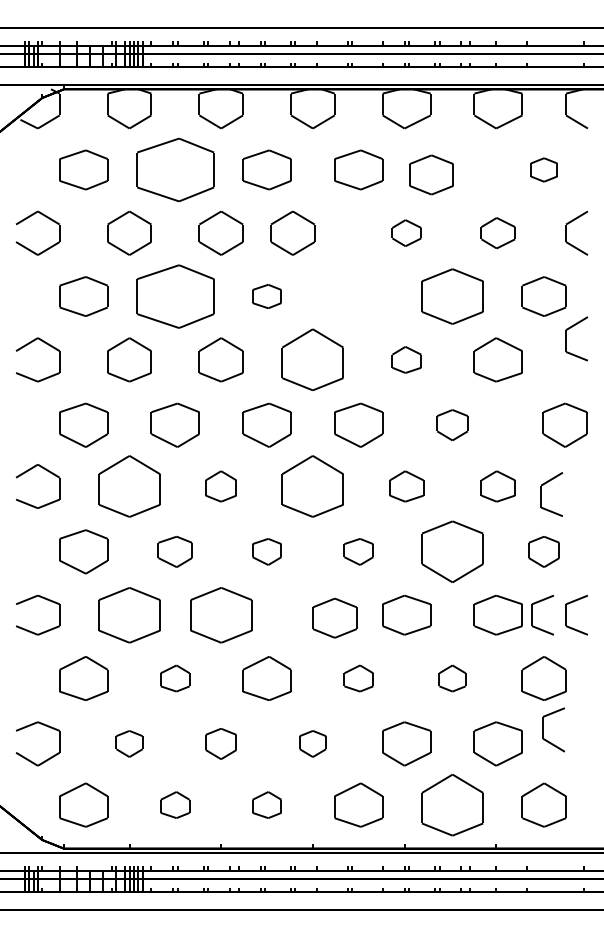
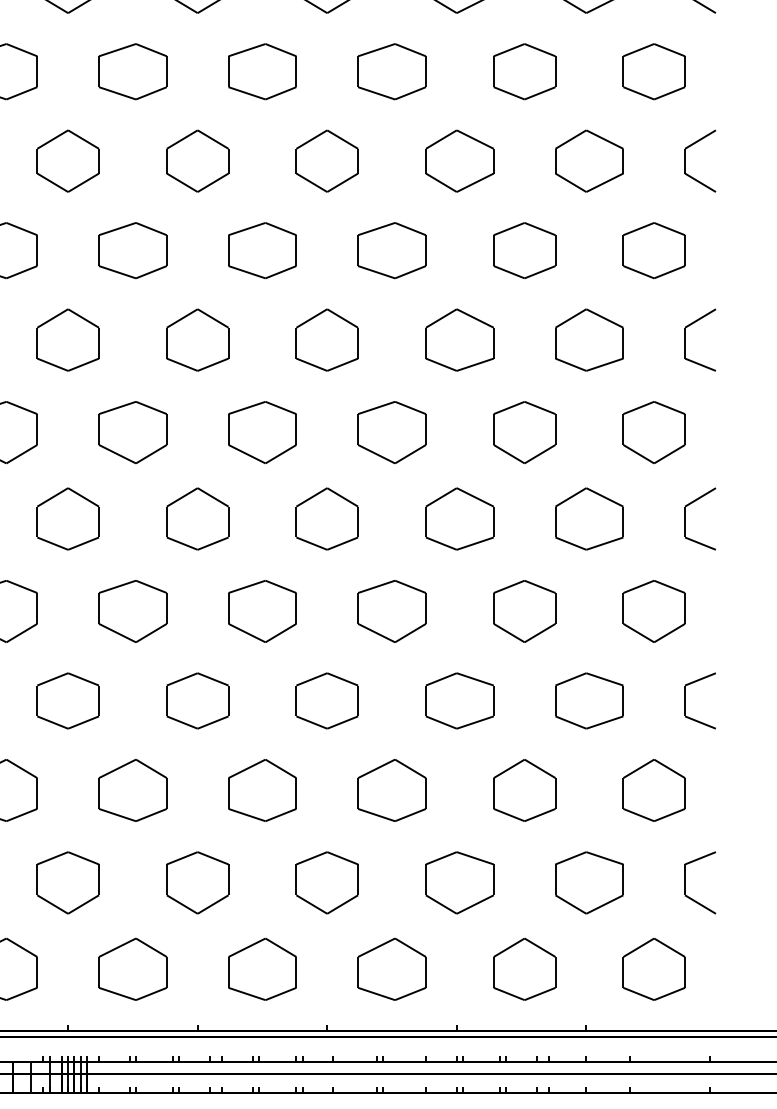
part: (174, 169) -> (131, 71), size x0.62
part: (543, 169) -> (653, 71), size x1.67
part: (431, 174) -> (524, 71), moved
part: (292, 232) -> (326, 160), moved
part: (406, 232) -> (459, 160), size x1.67
part: (497, 232) -> (588, 160), size x1.43
part: (174, 296) -> (131, 250), size x0.62
part: (266, 296) -> (261, 250), size x1.67
part: (358, 296) -> (391, 250), added
part: (452, 296) -> (524, 250), size x0.71
part: (566, 338) -> (685, 339), moved
part: (312, 359) -> (326, 339), size x0.71
part: (406, 359) -> (459, 339), size x1.67
part: (452, 424) -> (524, 431), size x1.43
part: (564, 424) -> (653, 431), moved
part: (129, 486) -> (68, 519), size x0.71
part: (220, 486) -> (196, 519), size x1.43
part: (312, 486) -> (326, 519), size x0.71
part: (406, 486) -> (459, 519), size x1.43
part: (497, 486) -> (588, 519), size x1.43
part: (541, 494) -> (685, 519), moved
part: (174, 551) -> (131, 610), size x1.43
part: (266, 551) -> (261, 610), size x1.67
part: (358, 551) -> (391, 610), size x1.67
part: (452, 551) -> (524, 610), size x0.71
part: (543, 551) -> (653, 610), size x1.43
part: (129, 614) -> (68, 699), size x0.71
part: (220, 614) -> (196, 699), size x0.71
part: (532, 614) -> (637, 699), removed
part: (334, 617) -> (326, 699), moved
part: (174, 678) -> (131, 790), size x1.67
part: (358, 678) -> (391, 790), size x1.67
part: (452, 678) -> (524, 790), size x1.67
part: (543, 729) -> (685, 882), moved
part: (129, 743) -> (68, 882), size x1.67
part: (220, 743) -> (196, 882), size x1.43
part: (312, 743) -> (326, 882), size x1.67
part: (174, 804) -> (131, 968), size x1.67
part: (266, 804) -> (261, 968), size x1.67
part: (452, 804) -> (524, 968), size x0.71

